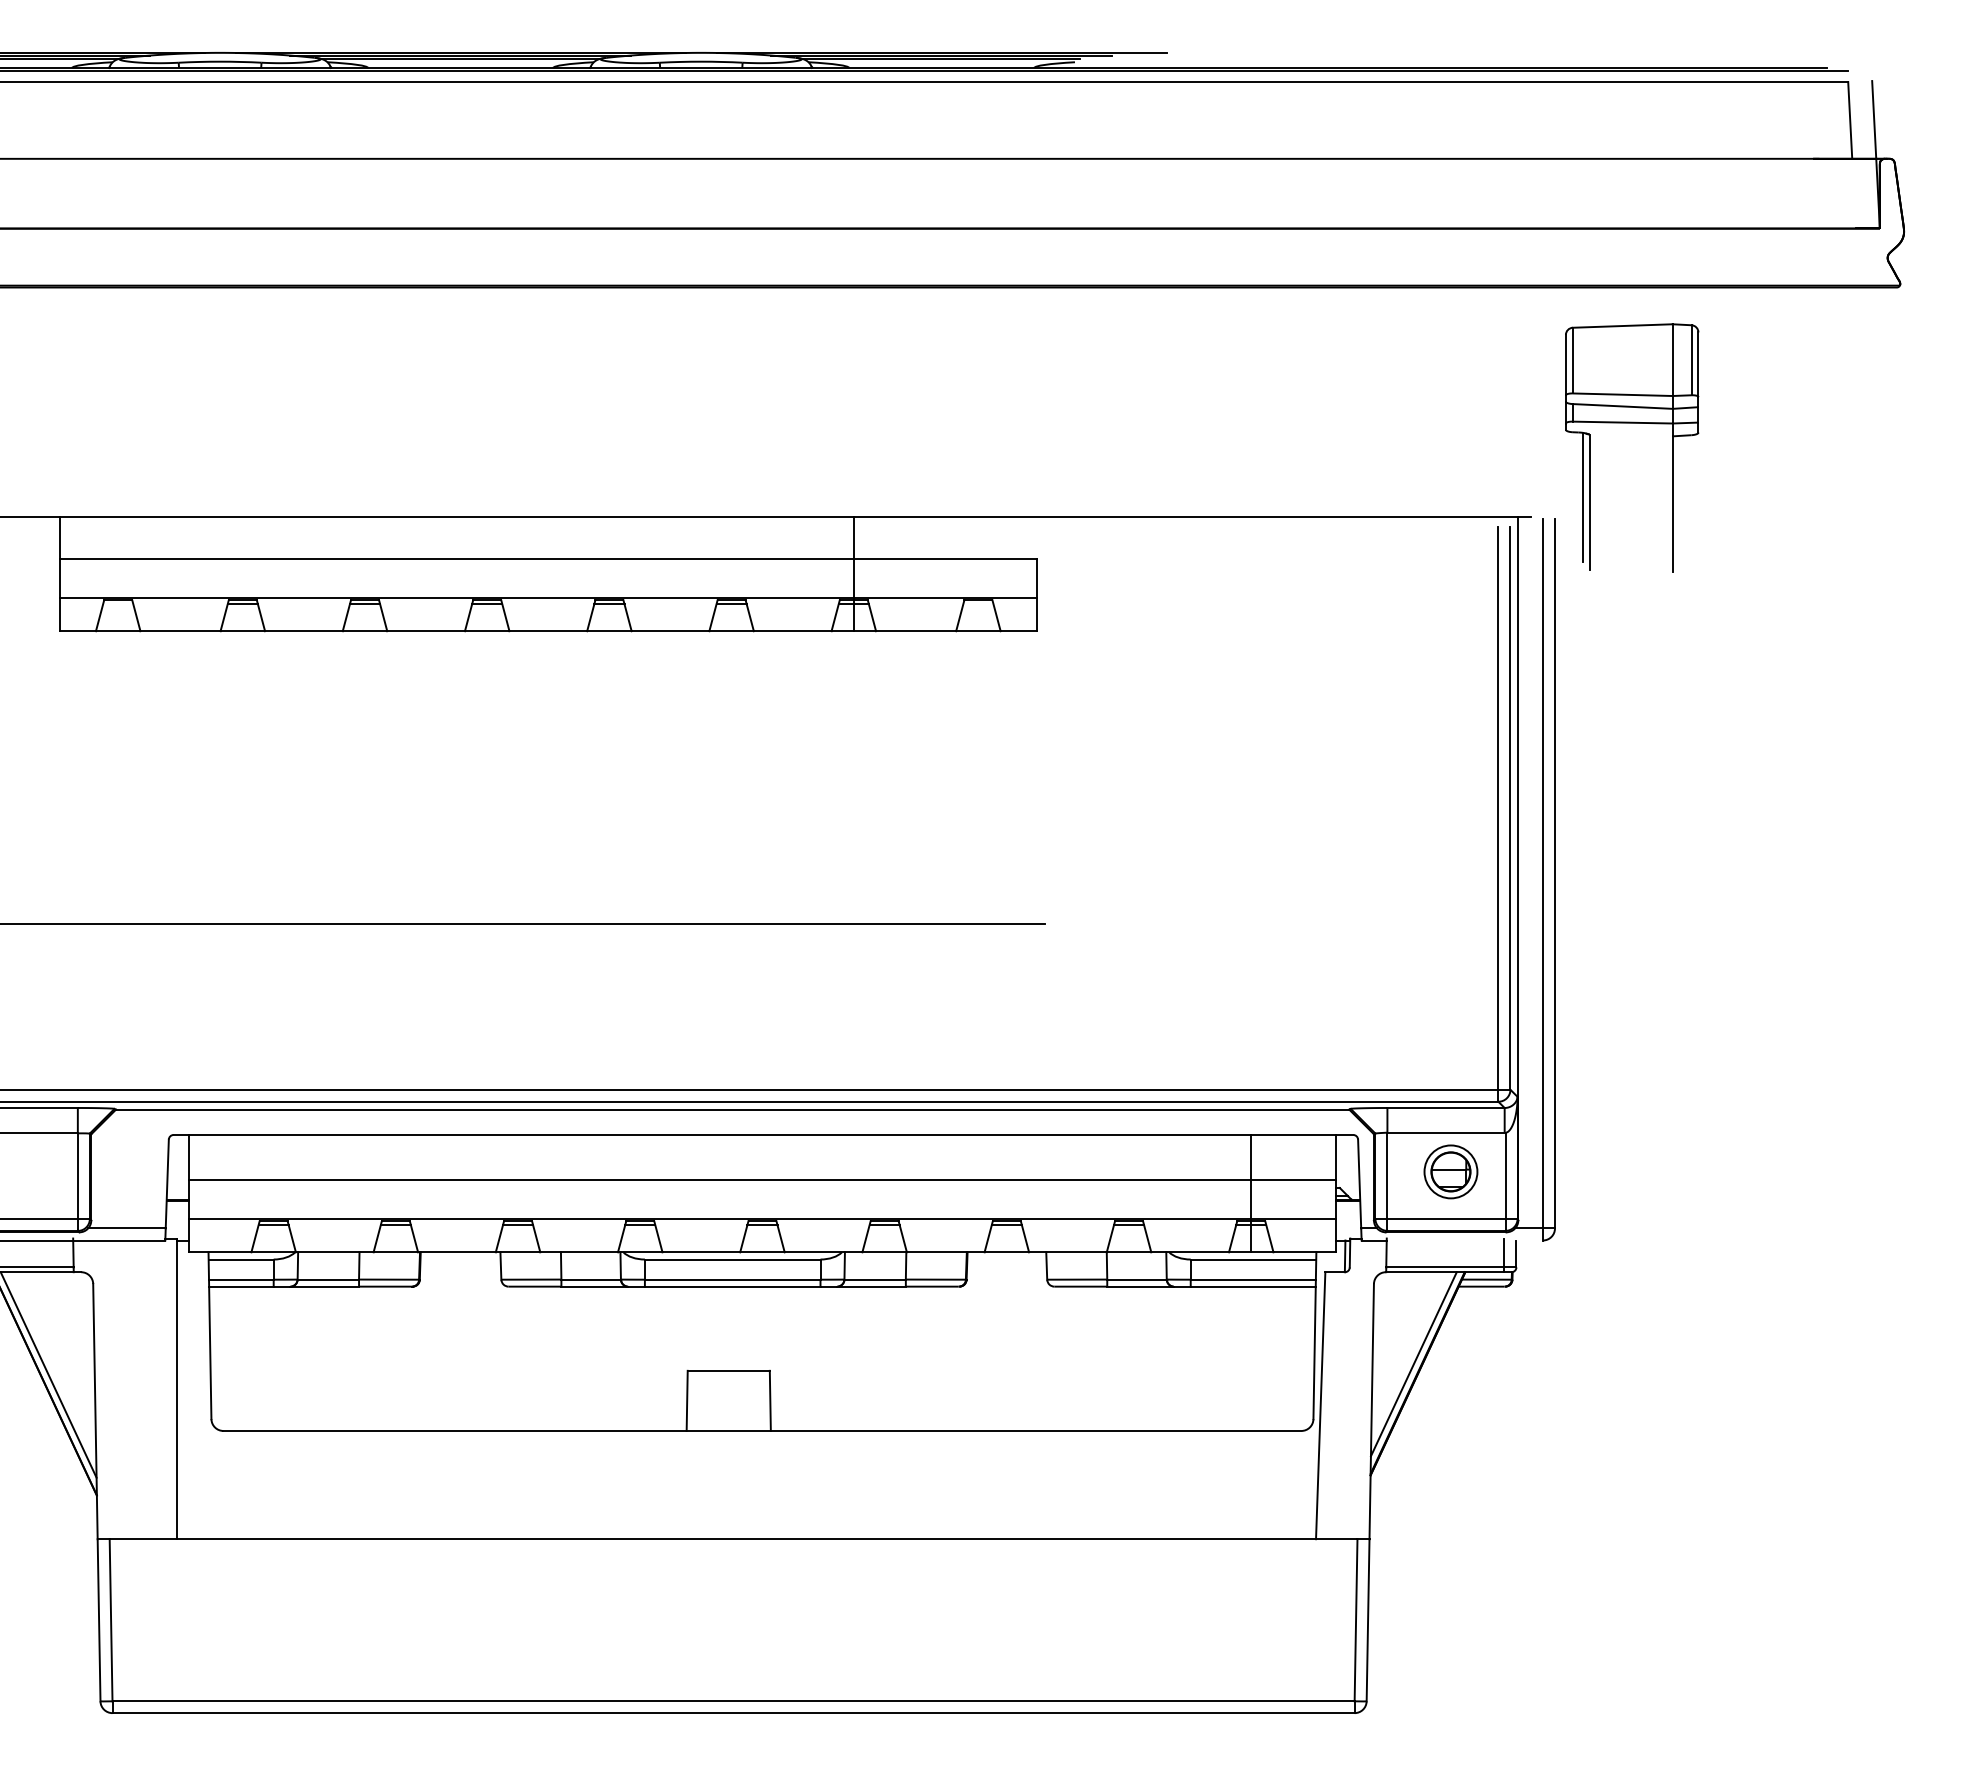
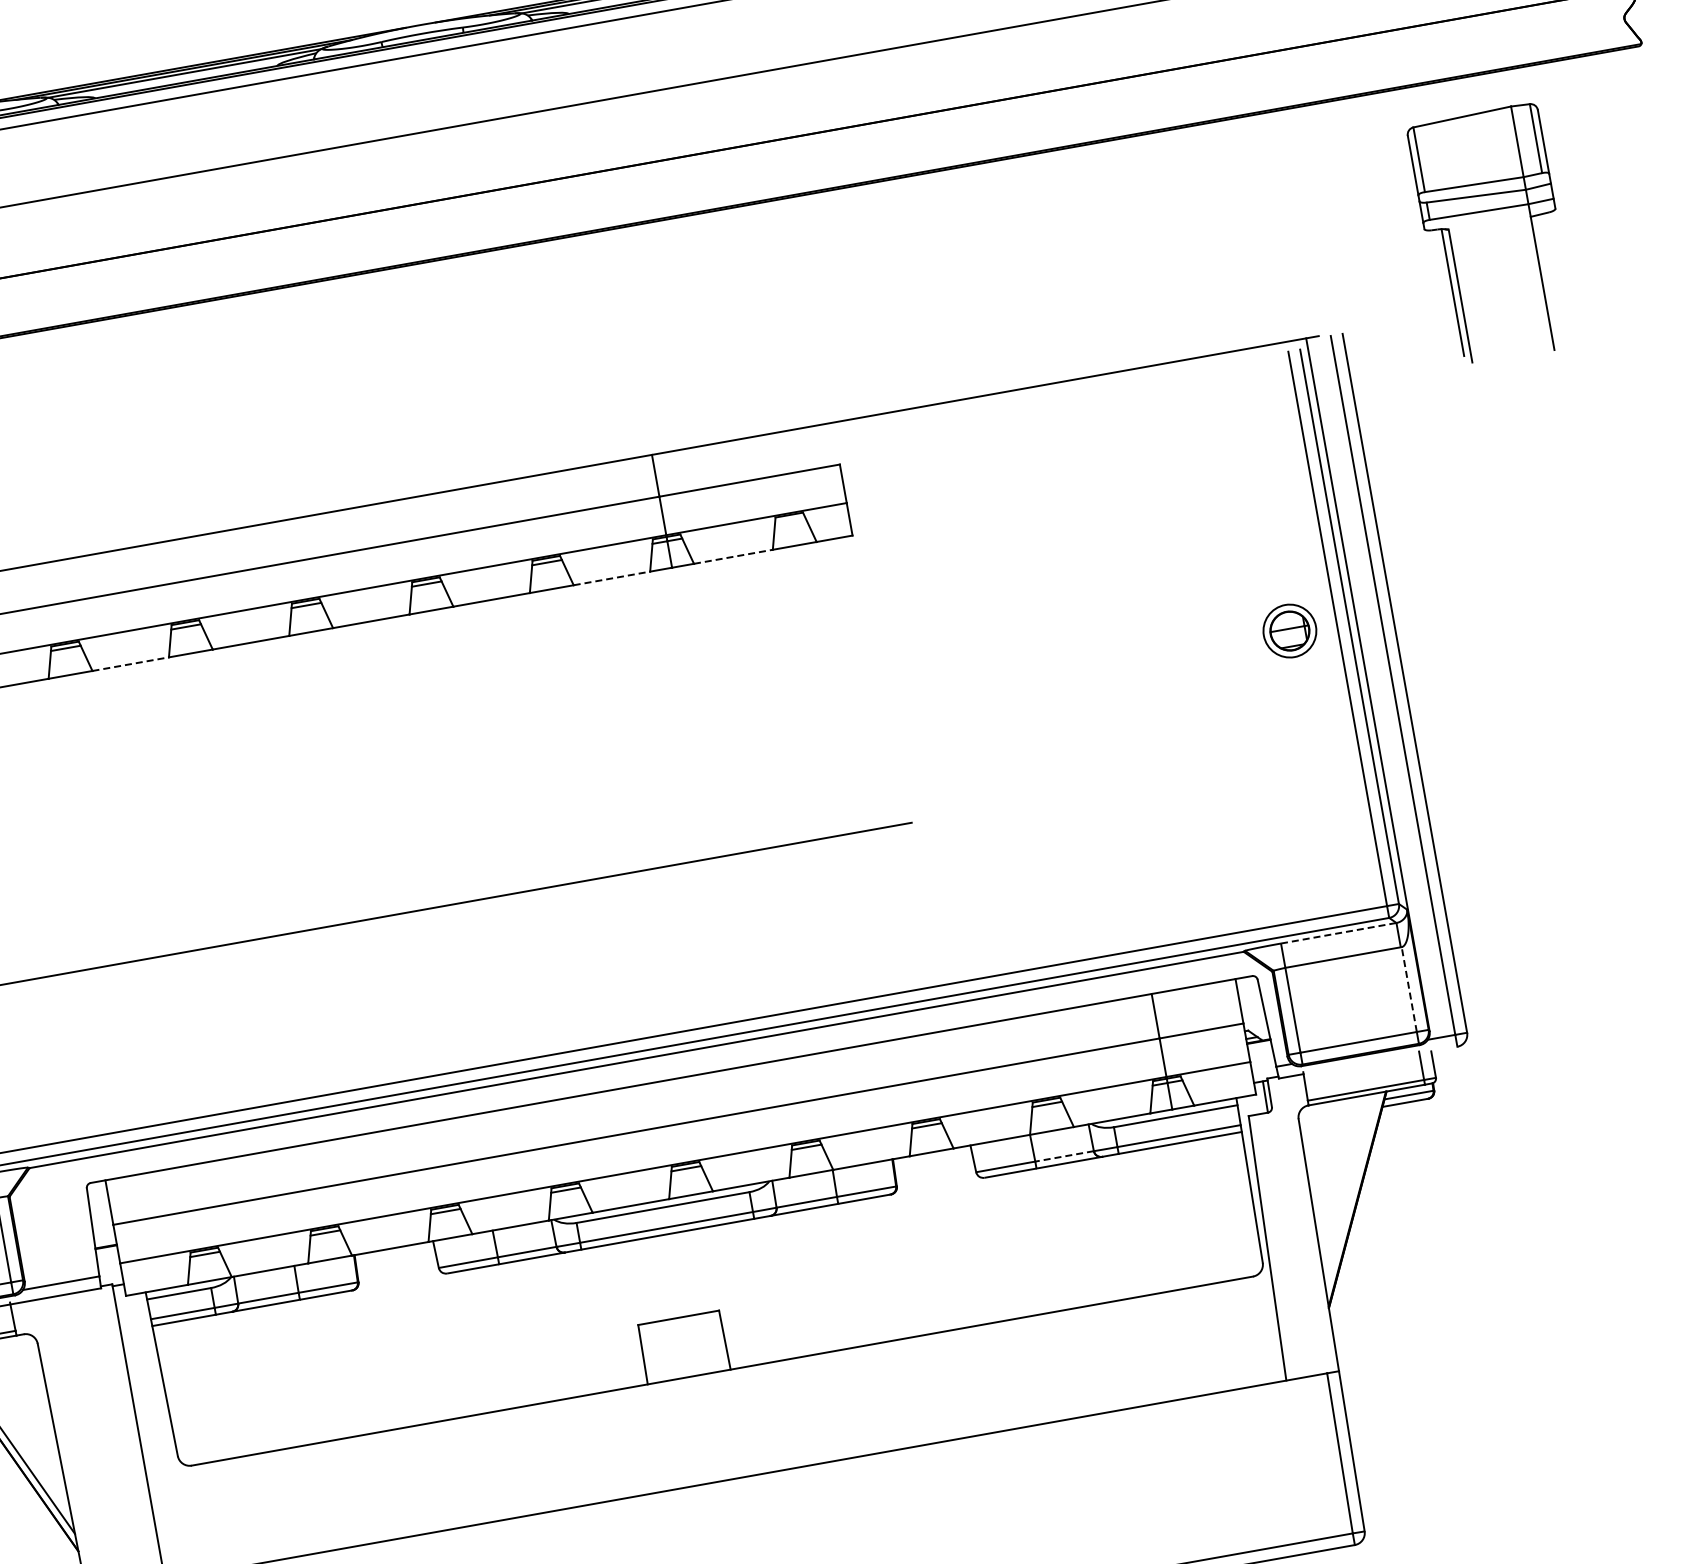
part: (1632, 423) -> (1488, 211), moved
line: (303, 631) -> (130, 664), solid -> dashed
line: (792, 631) -> (611, 578), solid -> dashed
line: (916, 631) -> (733, 557), solid -> dashed
line: (1446, 1107) -> (1339, 932), solid -> dashed
part: (1450, 1171) -> (1289, 630), moved
line: (1505, 1175) -> (1409, 989), solid -> dashed
line: (1137, 1279) -> (1065, 1156), solid -> dashed
line: (1413, 1364) -> (1351, 1191), removed

